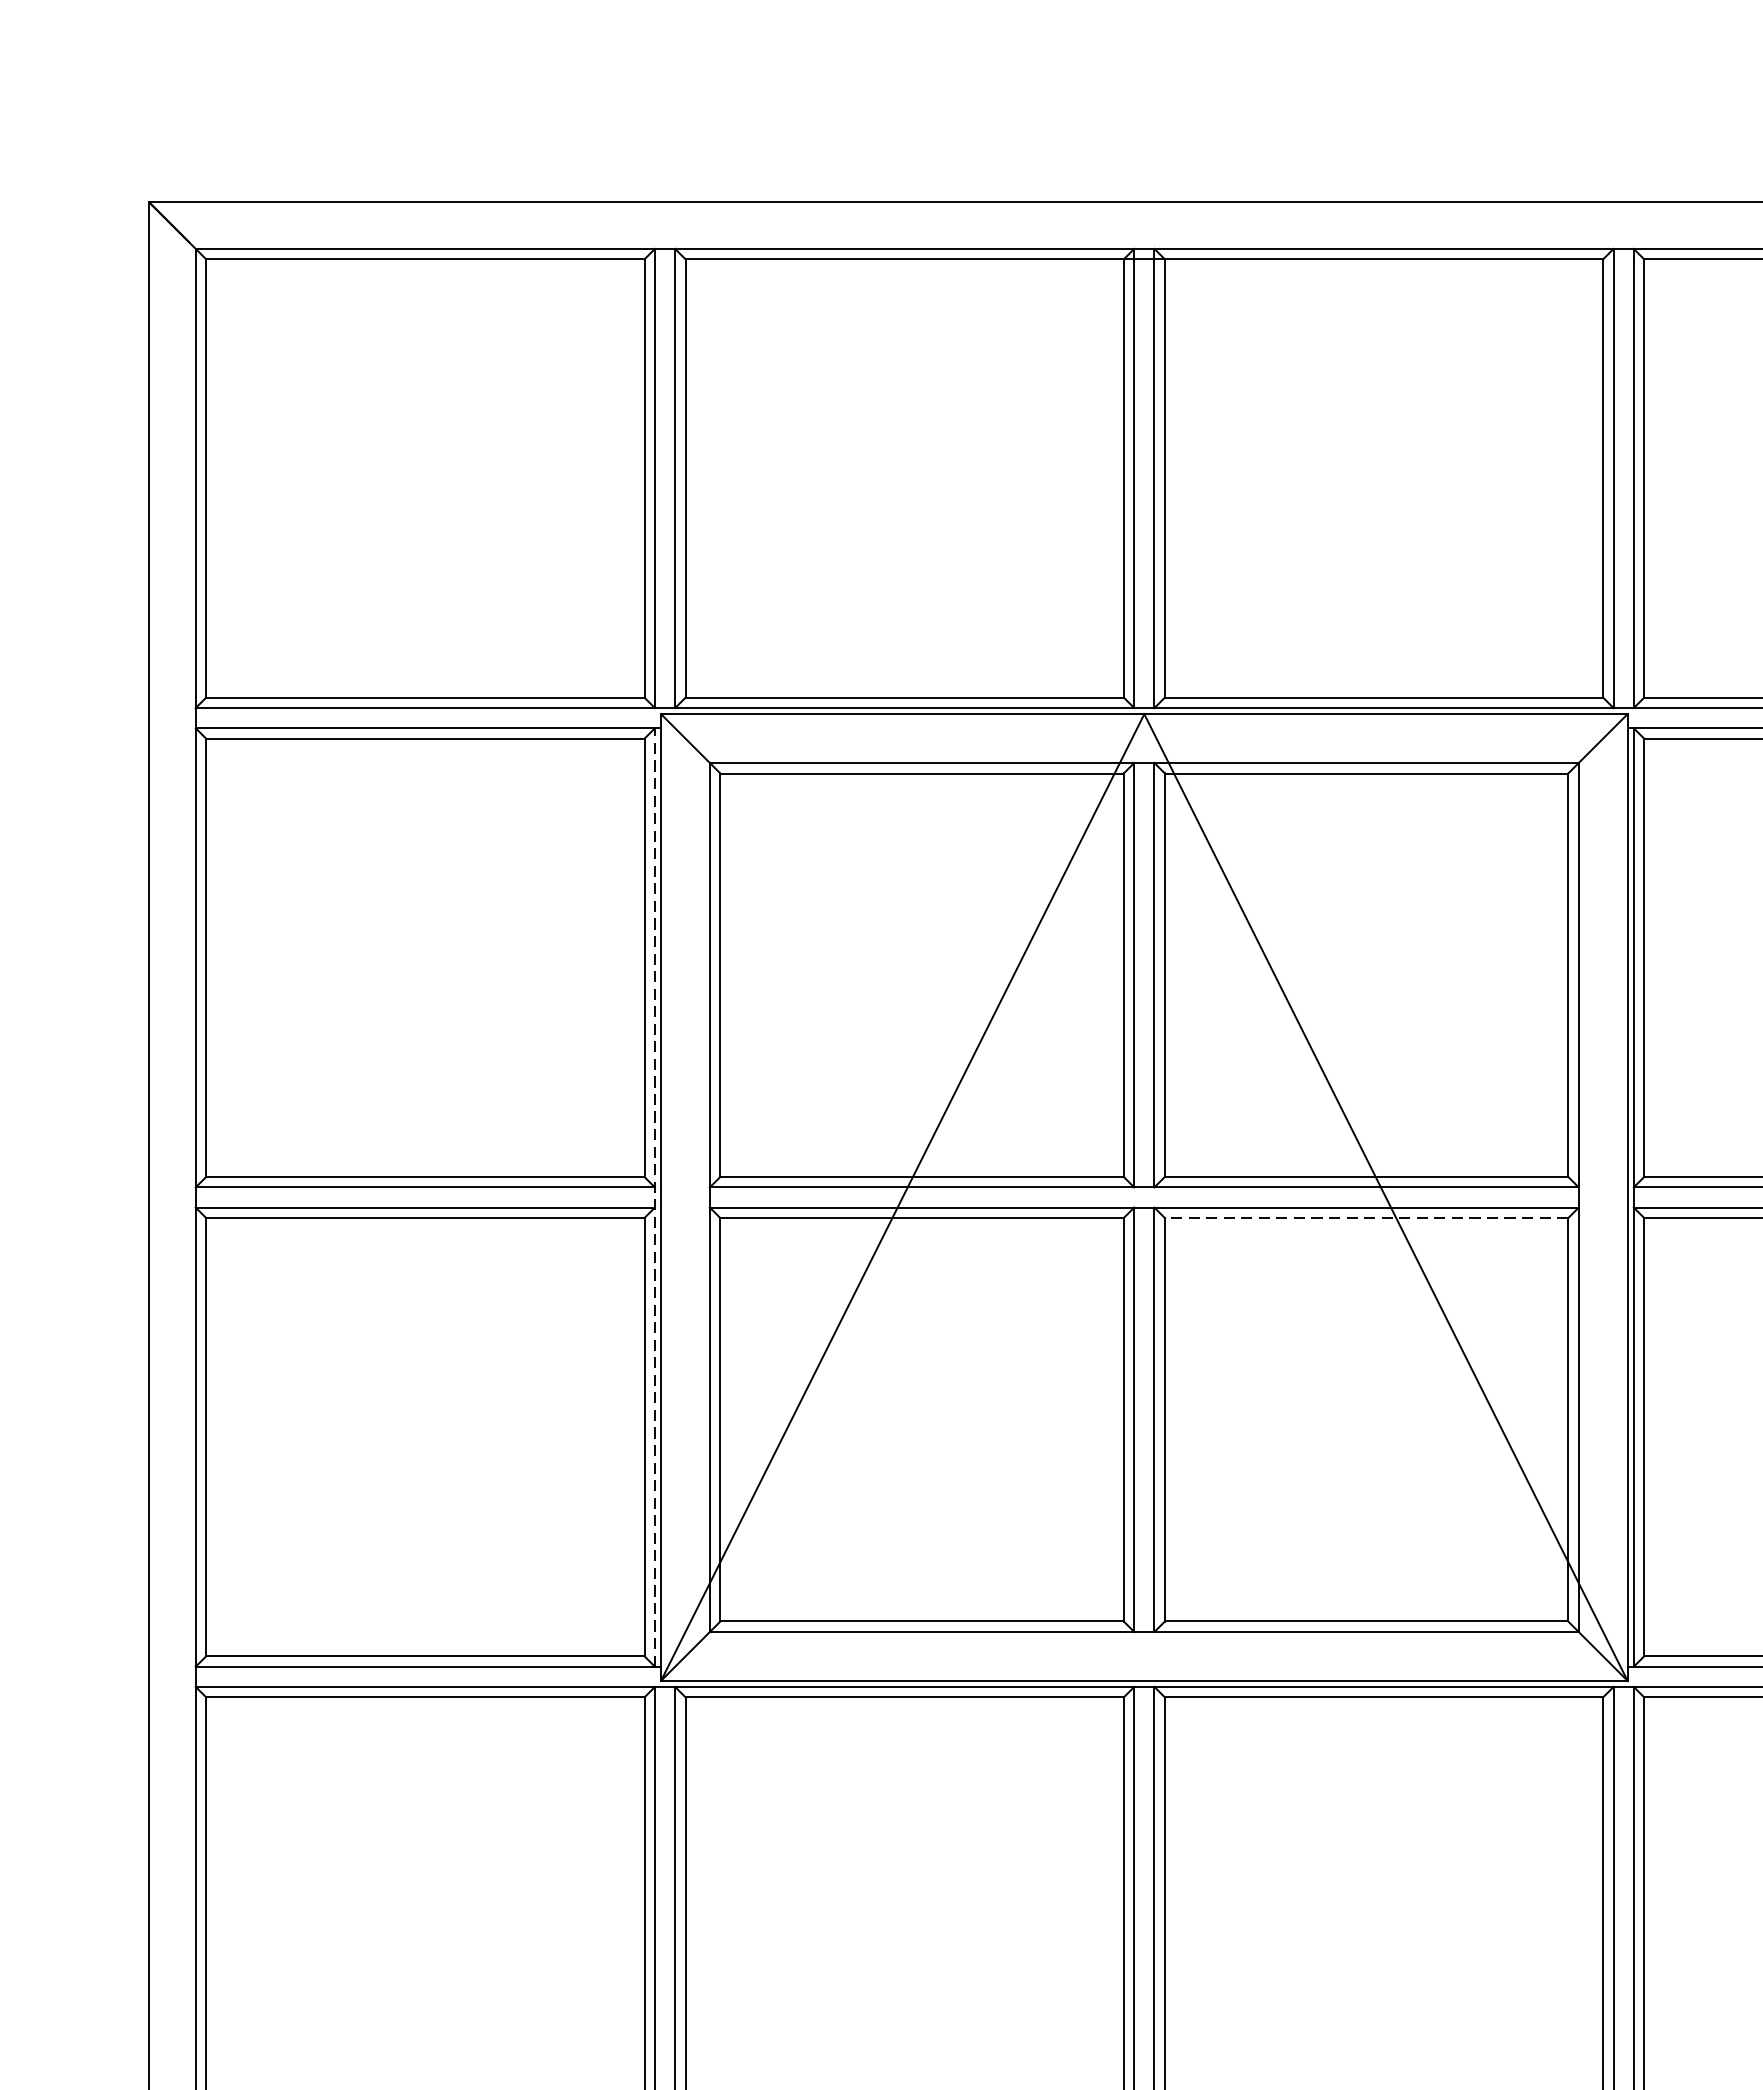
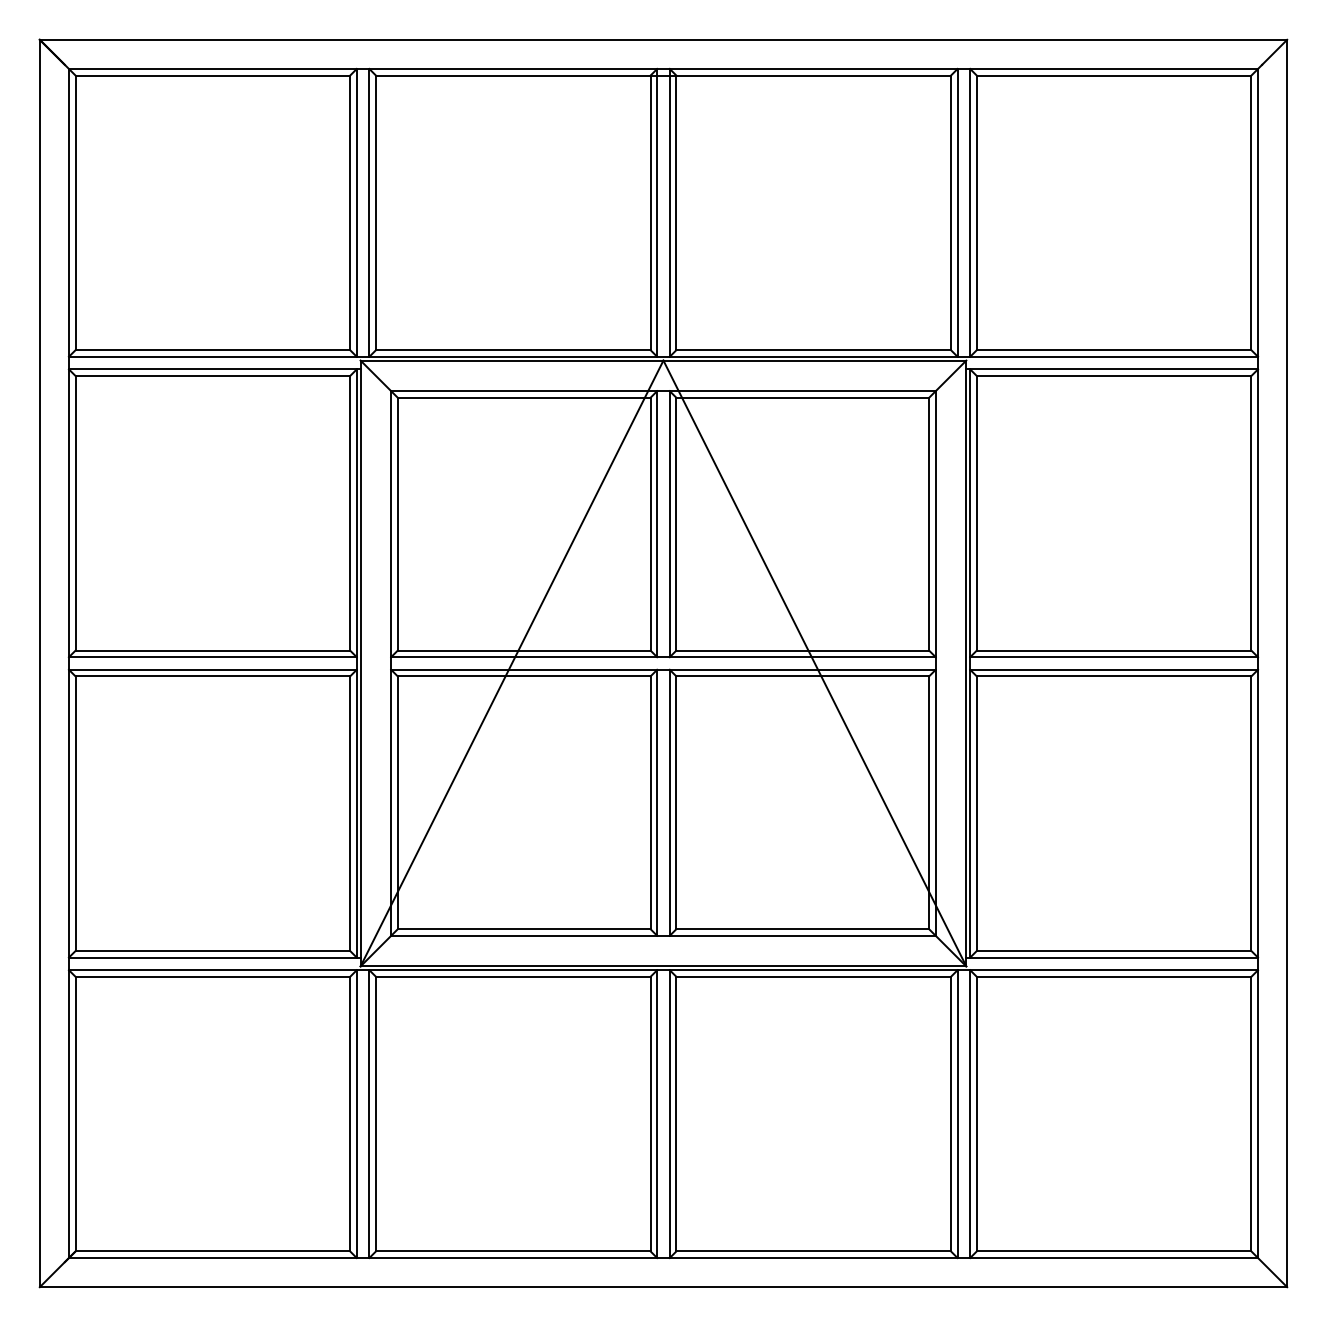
line: (654, 1197) -> (356, 663), dashed -> solid
line: (1366, 1218) -> (802, 676), dashed -> solid

